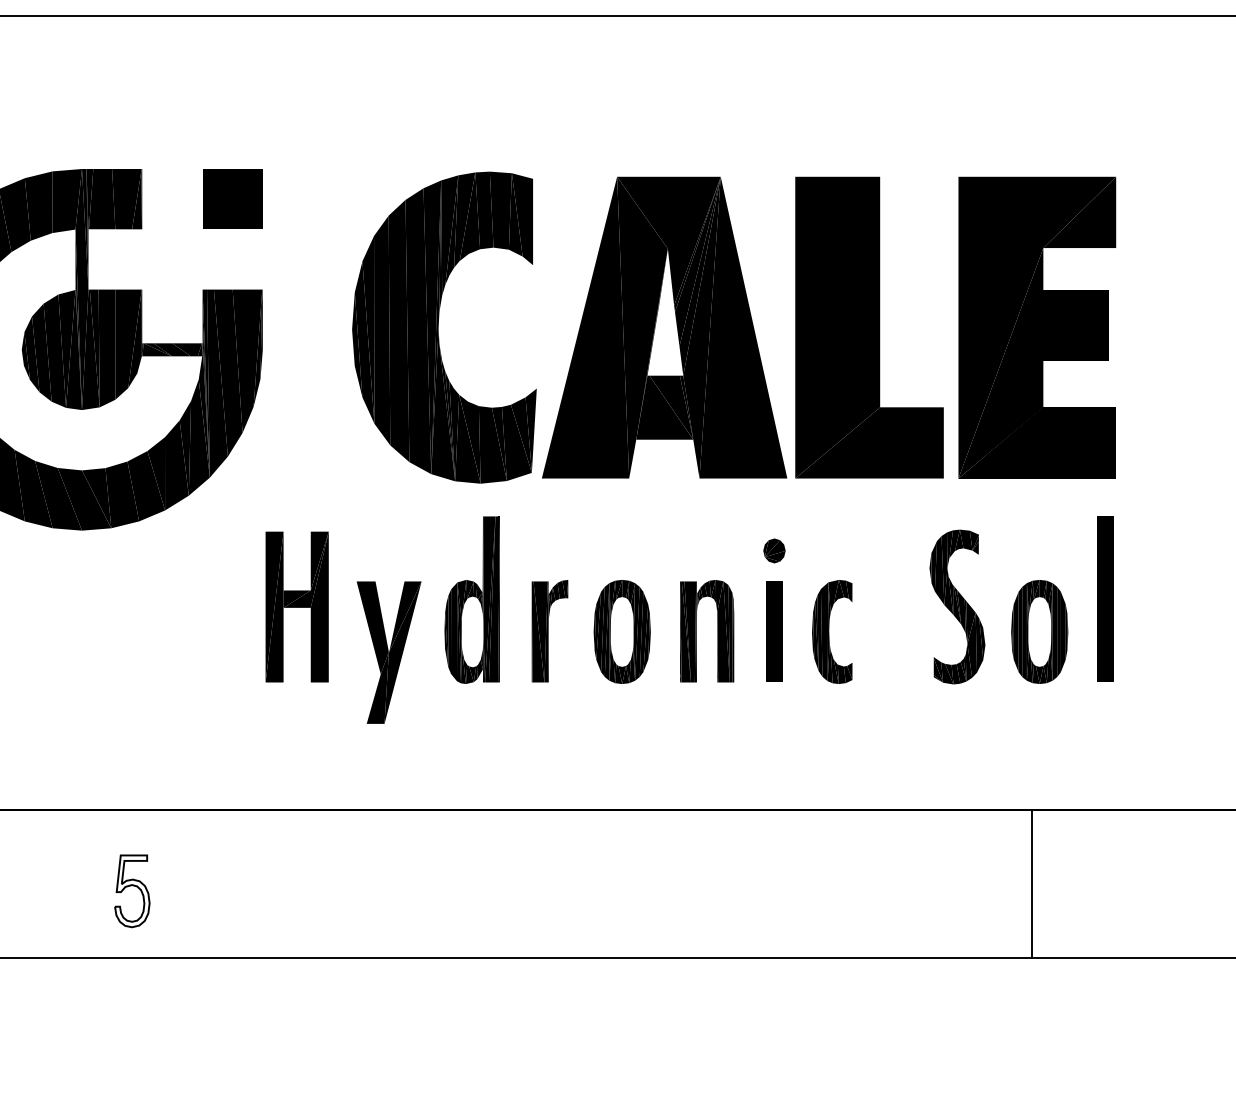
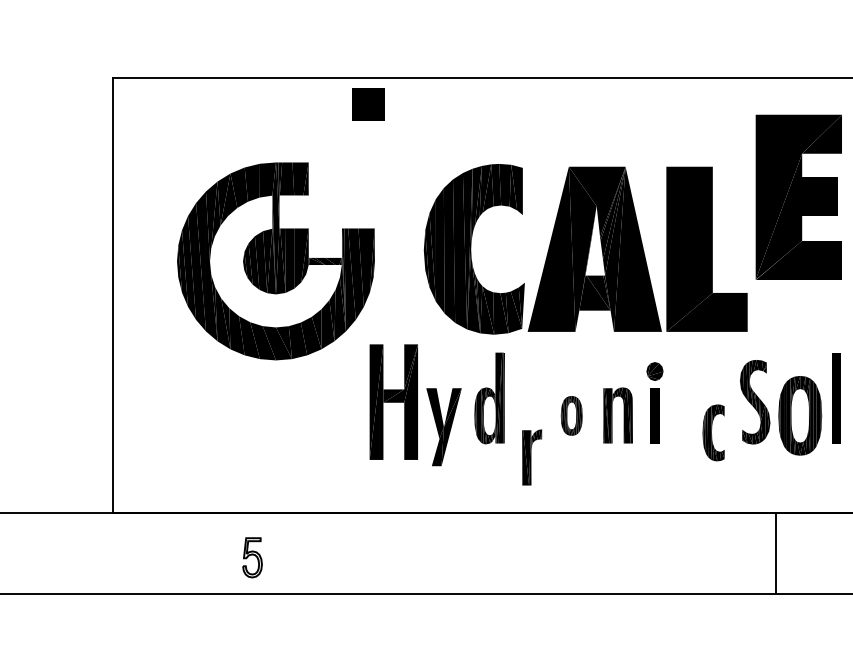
part: (232, 198) -> (368, 104), moved
part: (1036, 326) -> (798, 196), moved
part: (773, 550) -> (654, 371), size x1.4
part: (296, 607) -> (393, 402), size x1.4
part: (550, 631) -> (532, 457), moved
part: (621, 631) -> (571, 415), size x0.7
part: (832, 631) -> (713, 432), moved
part: (1038, 631) -> (799, 415), size x1.4
line: (1031, 883) -> (775, 553), moved
part: (132, 890) -> (252, 557), moved

